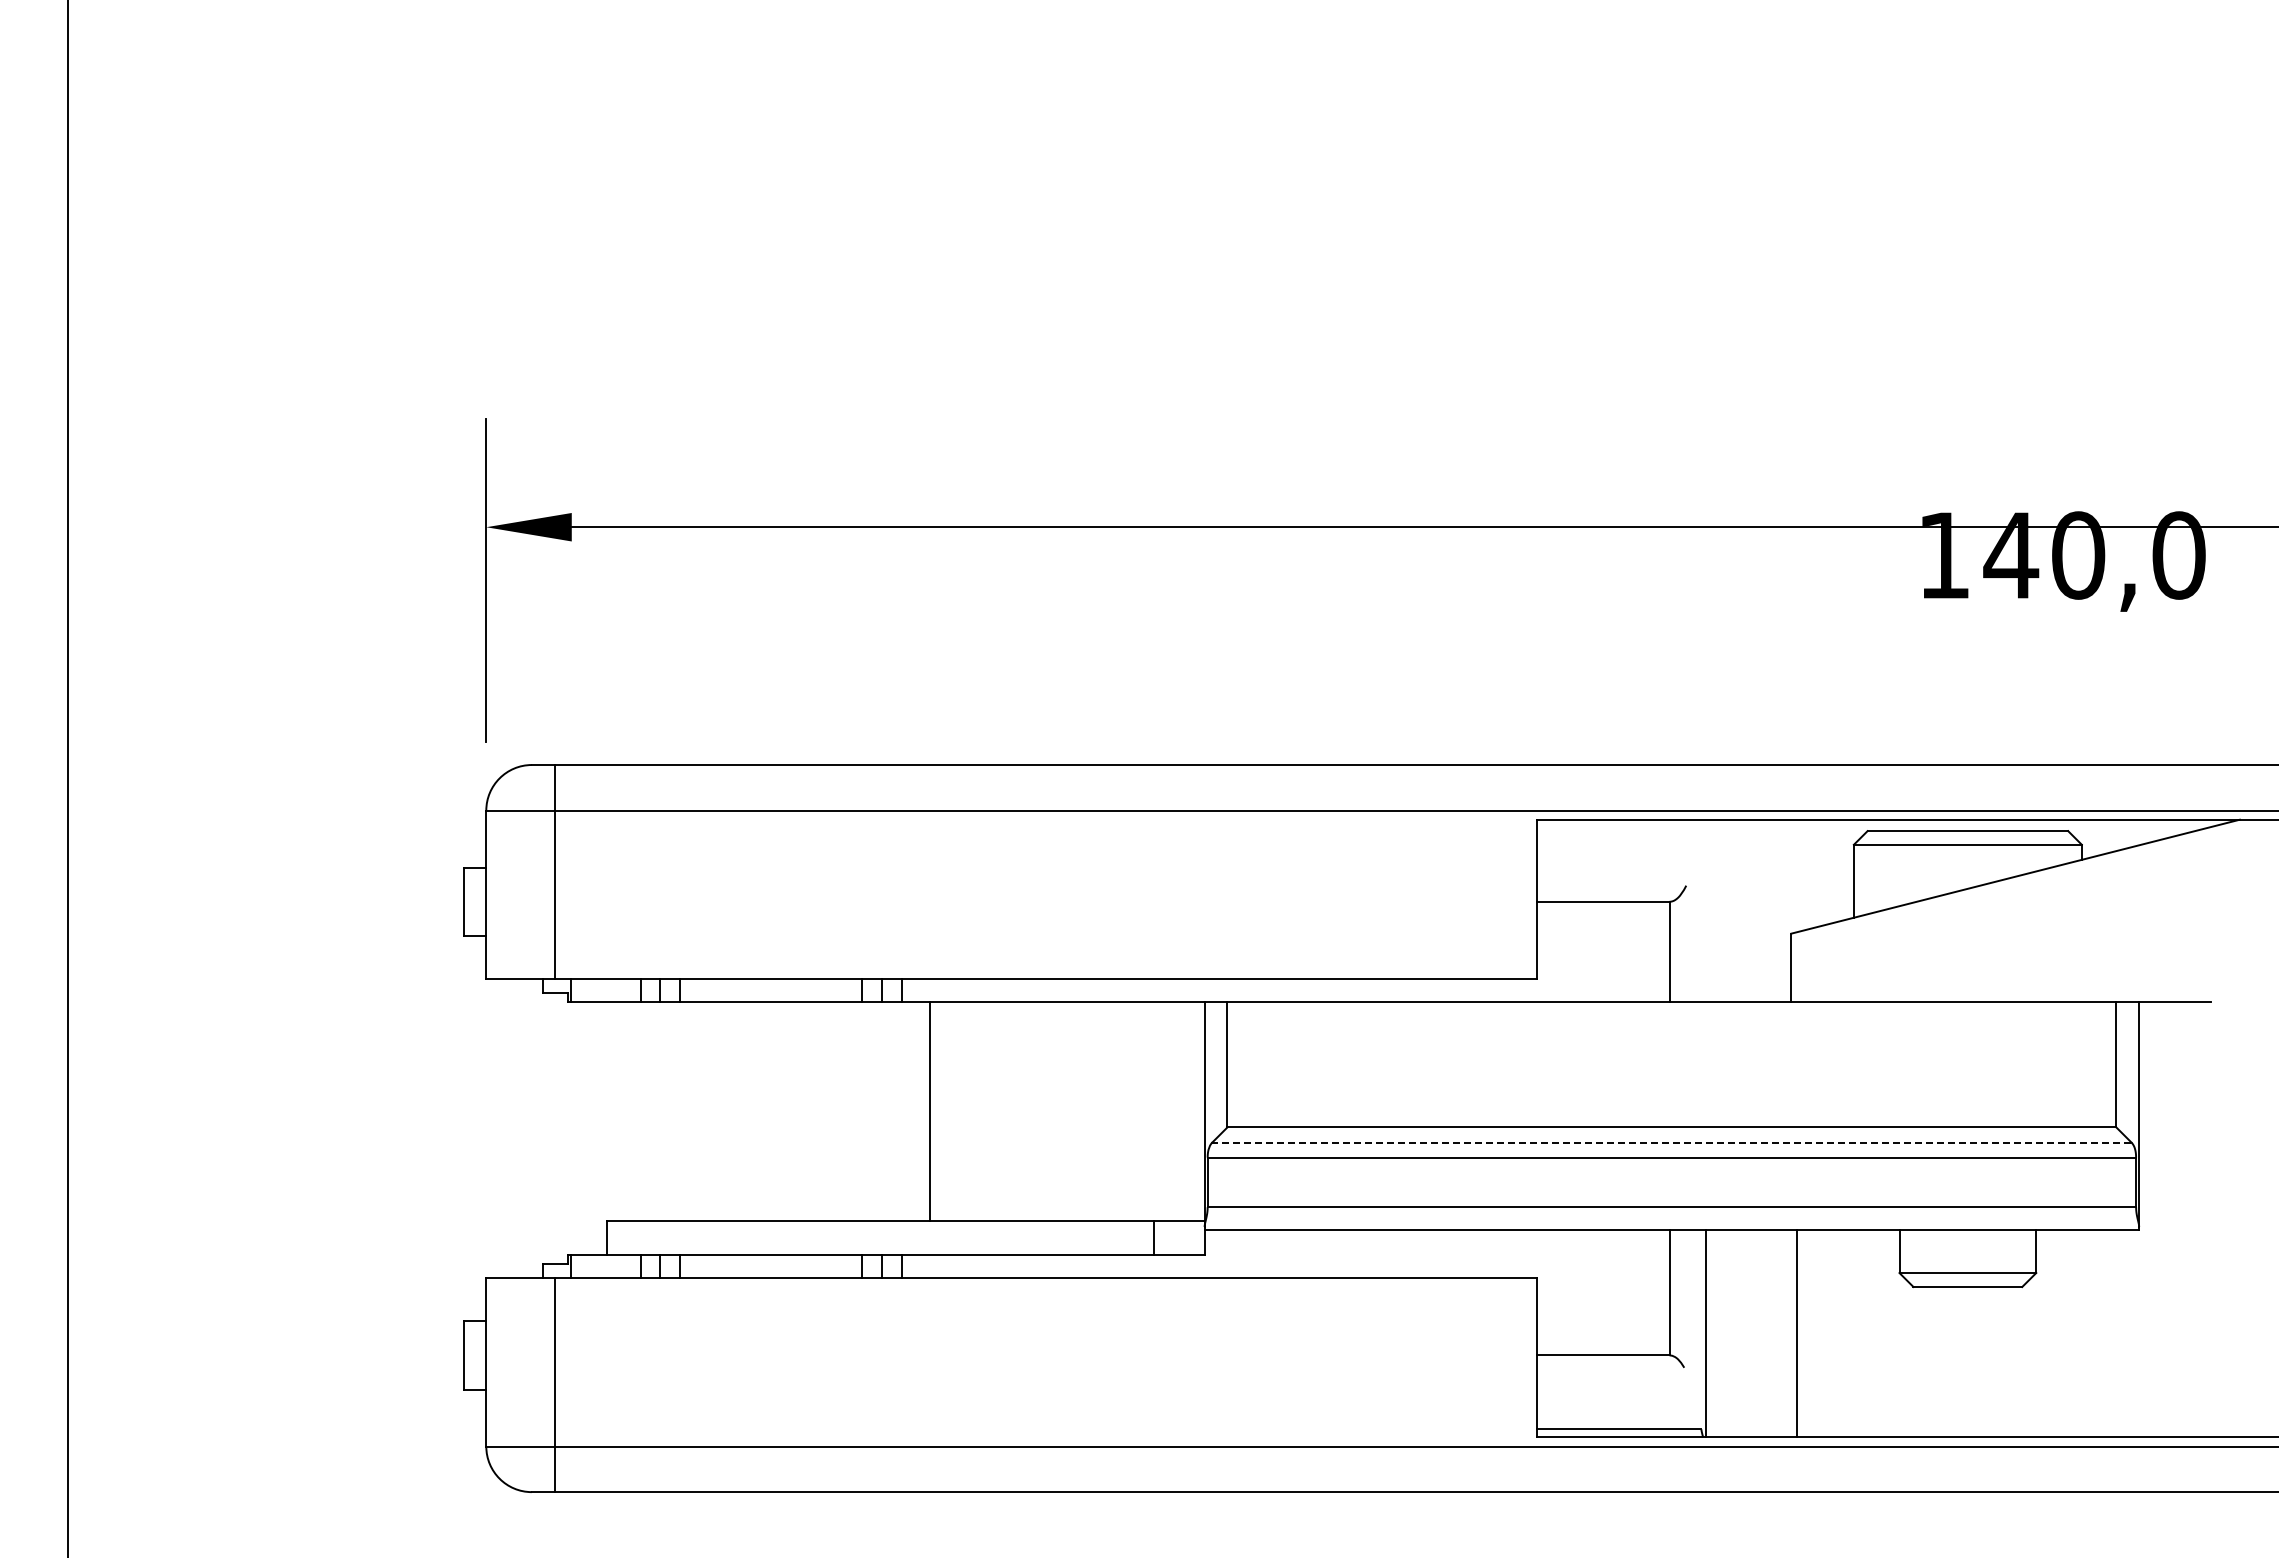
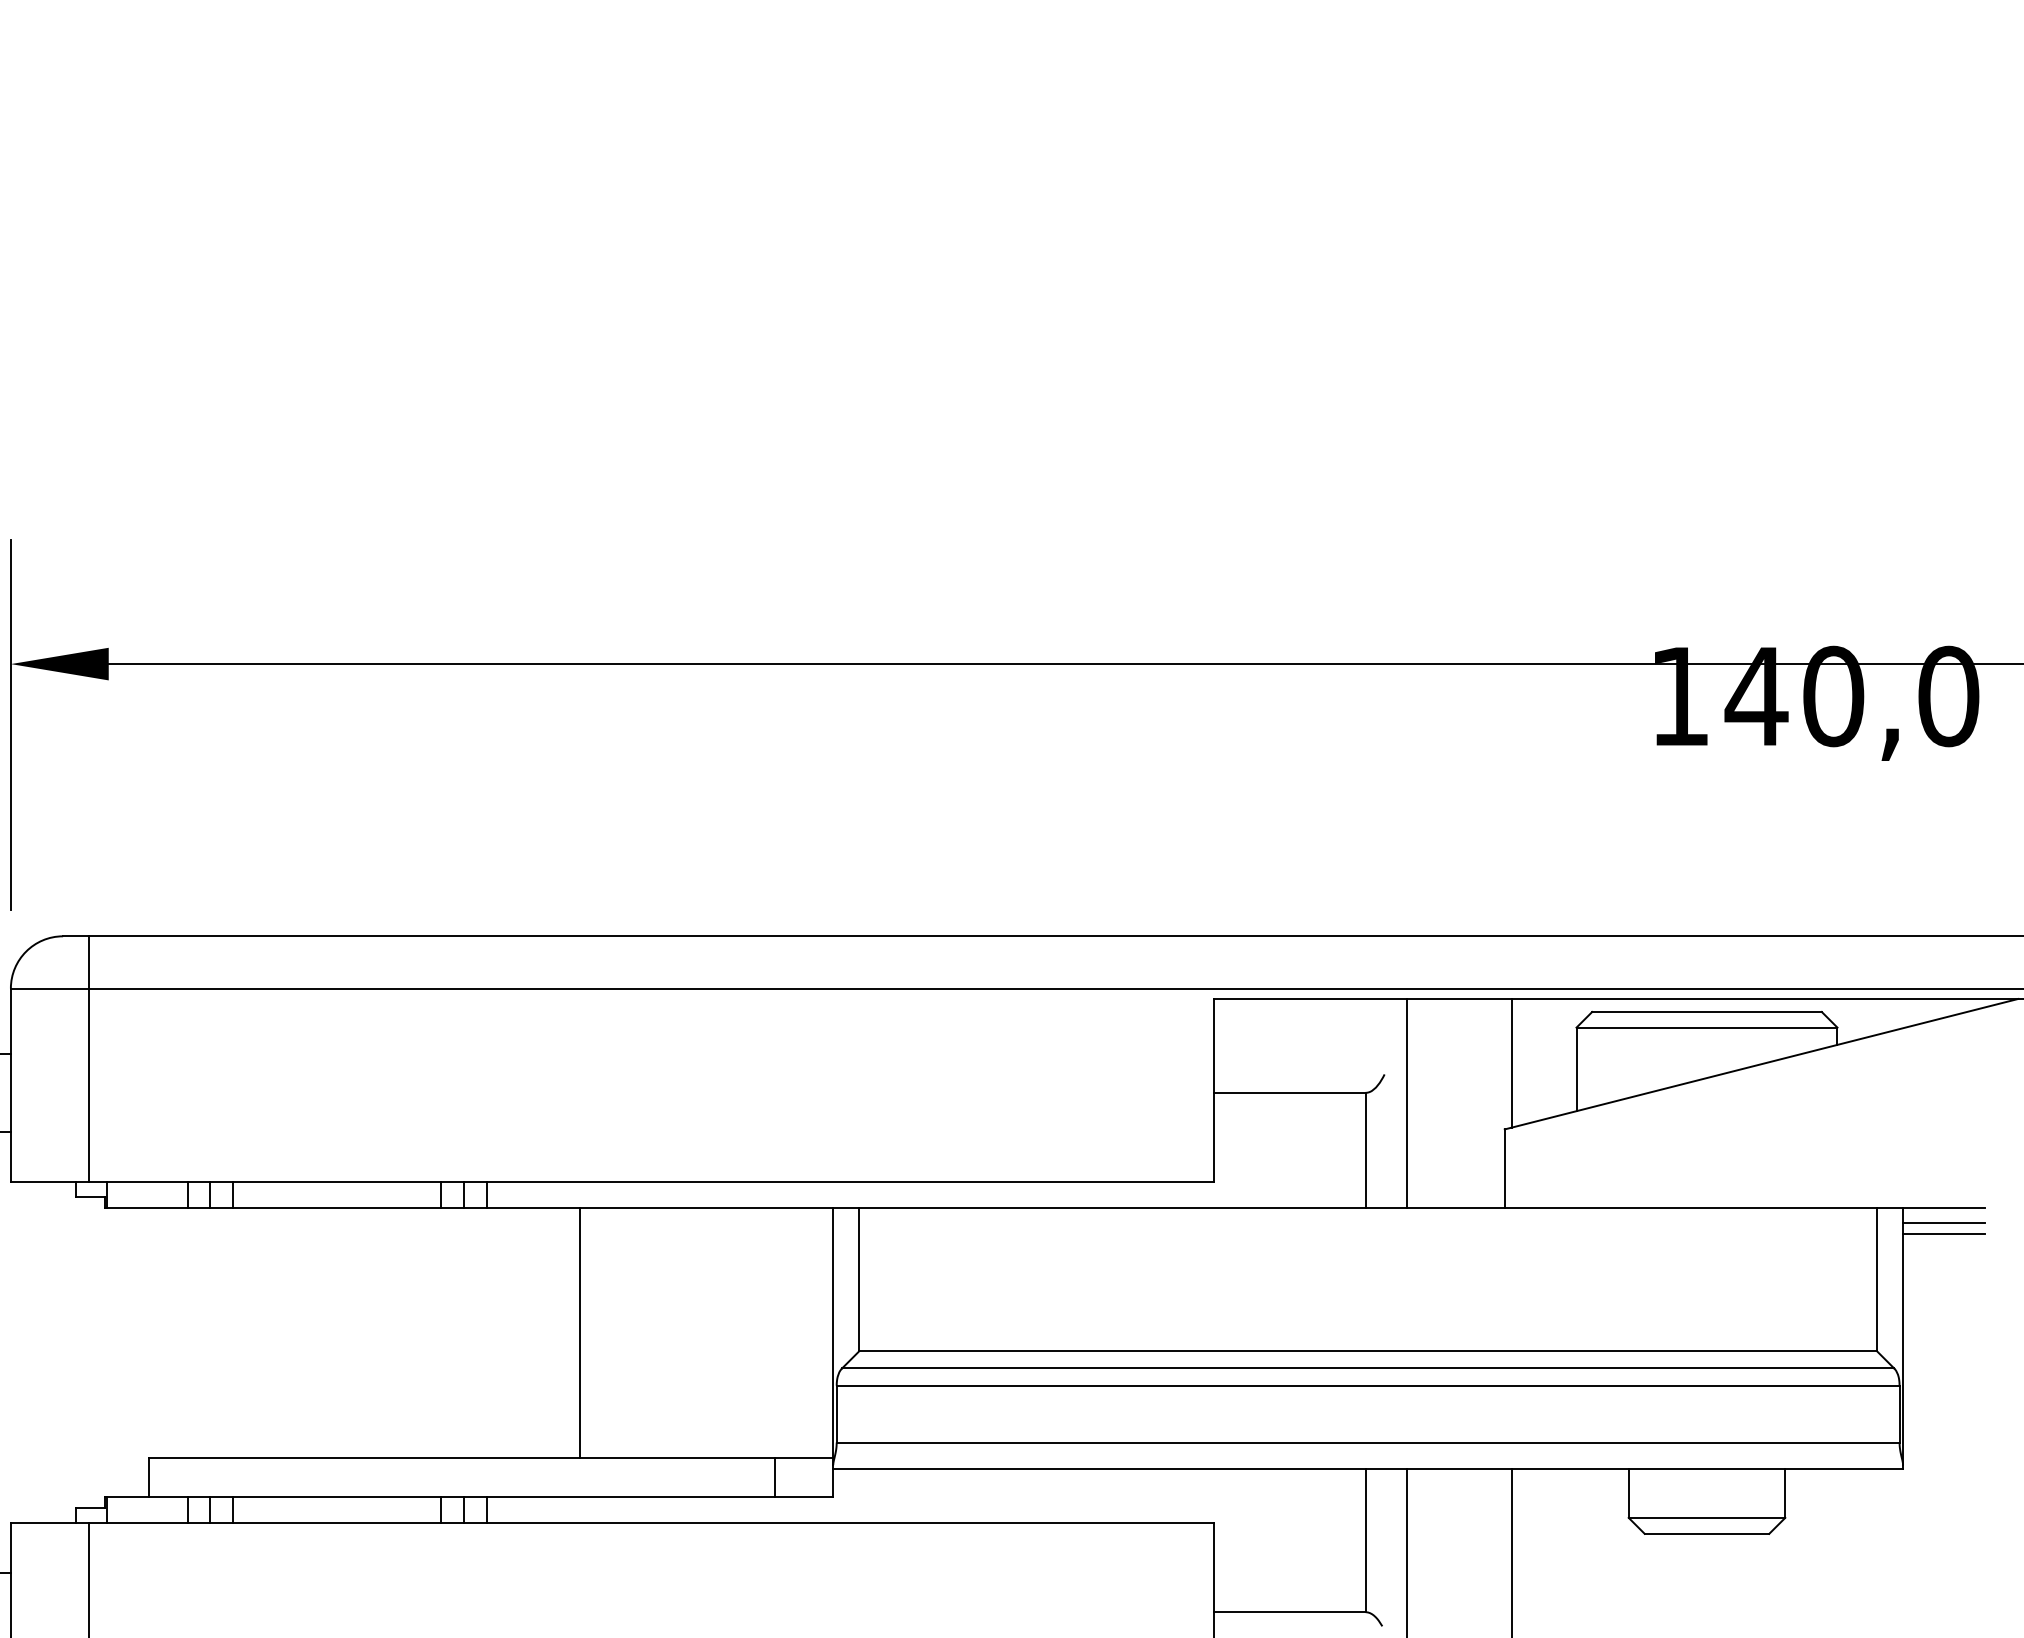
line: (1797, 875) -> (1511, 1062), added
line: (1706, 910) -> (1407, 1102), added
line: (2174, 1015) -> (1943, 1223), added
line: (2174, 1024) -> (1943, 1233), added
line: (930, 1111) -> (580, 1332), moved
line: (1671, 1142) -> (1367, 1368), dashed -> solid

